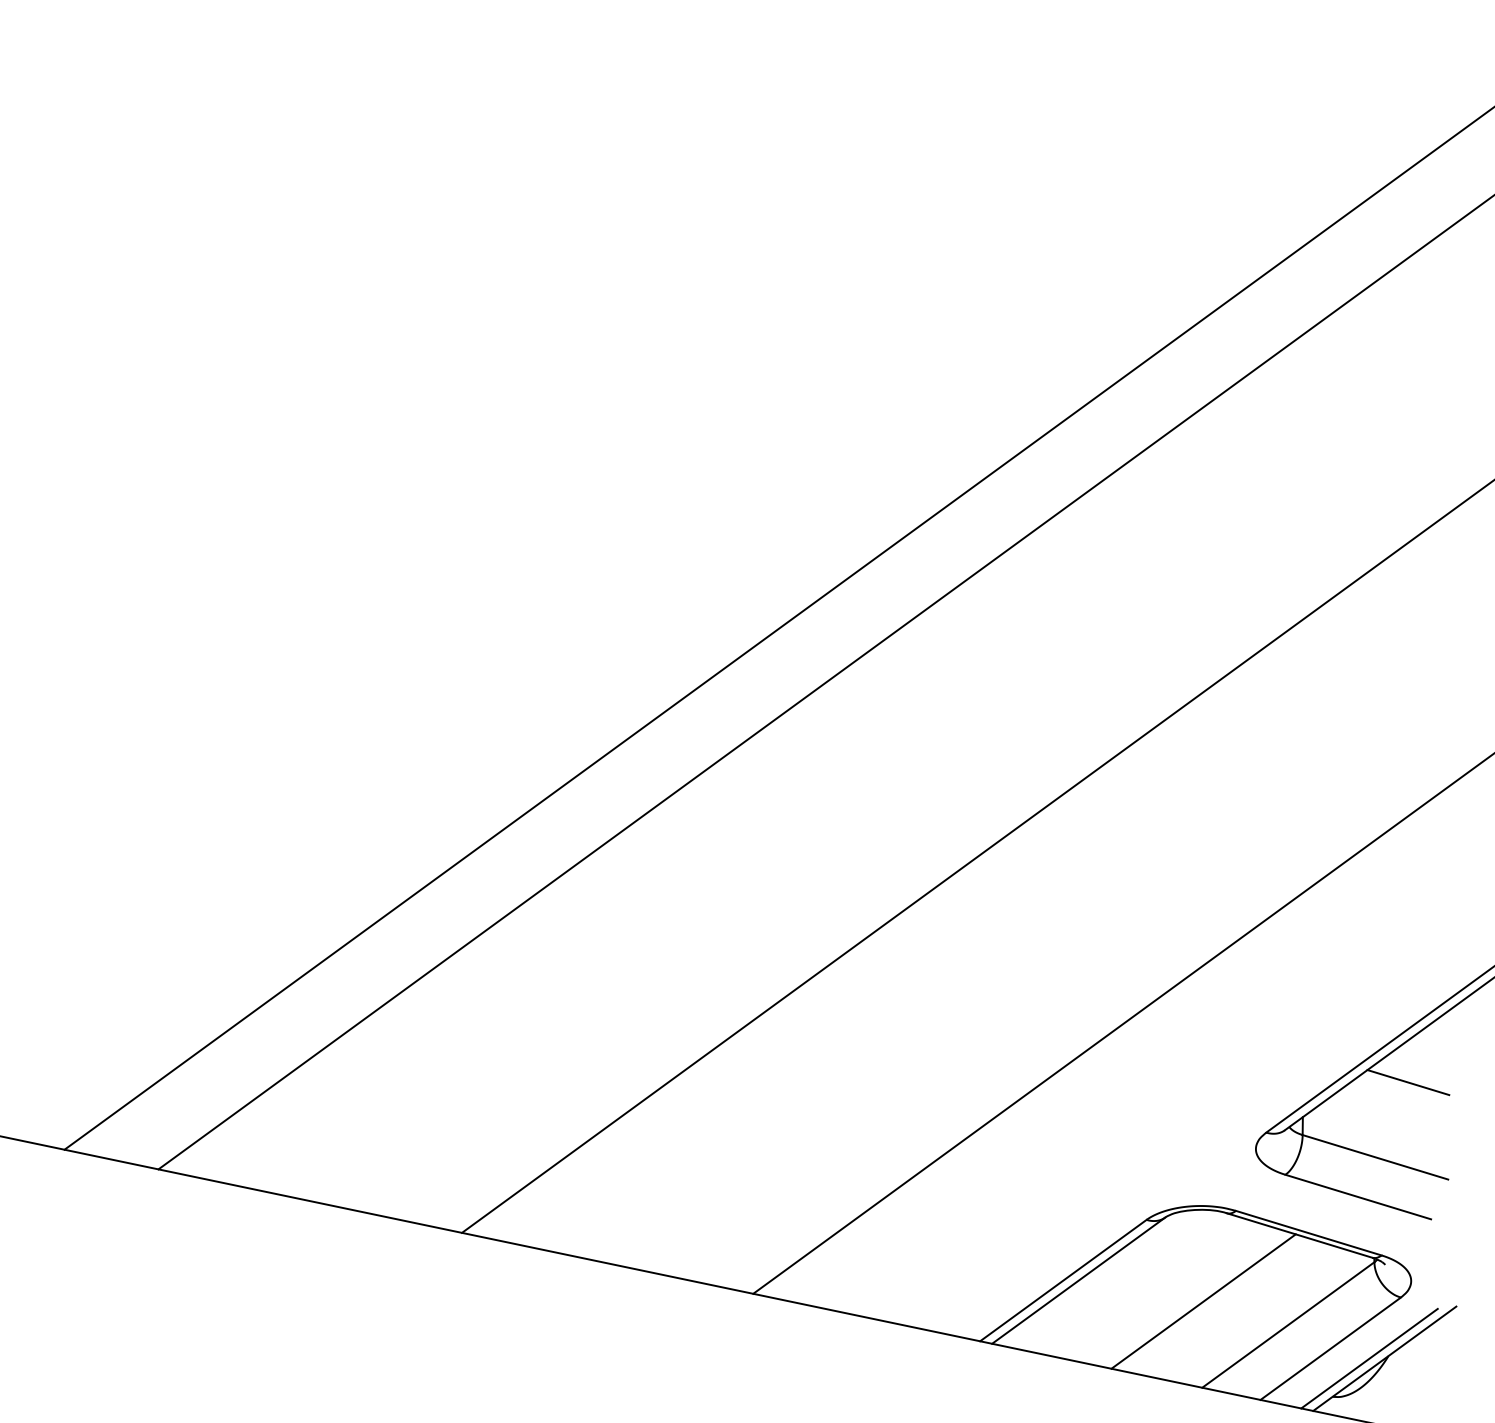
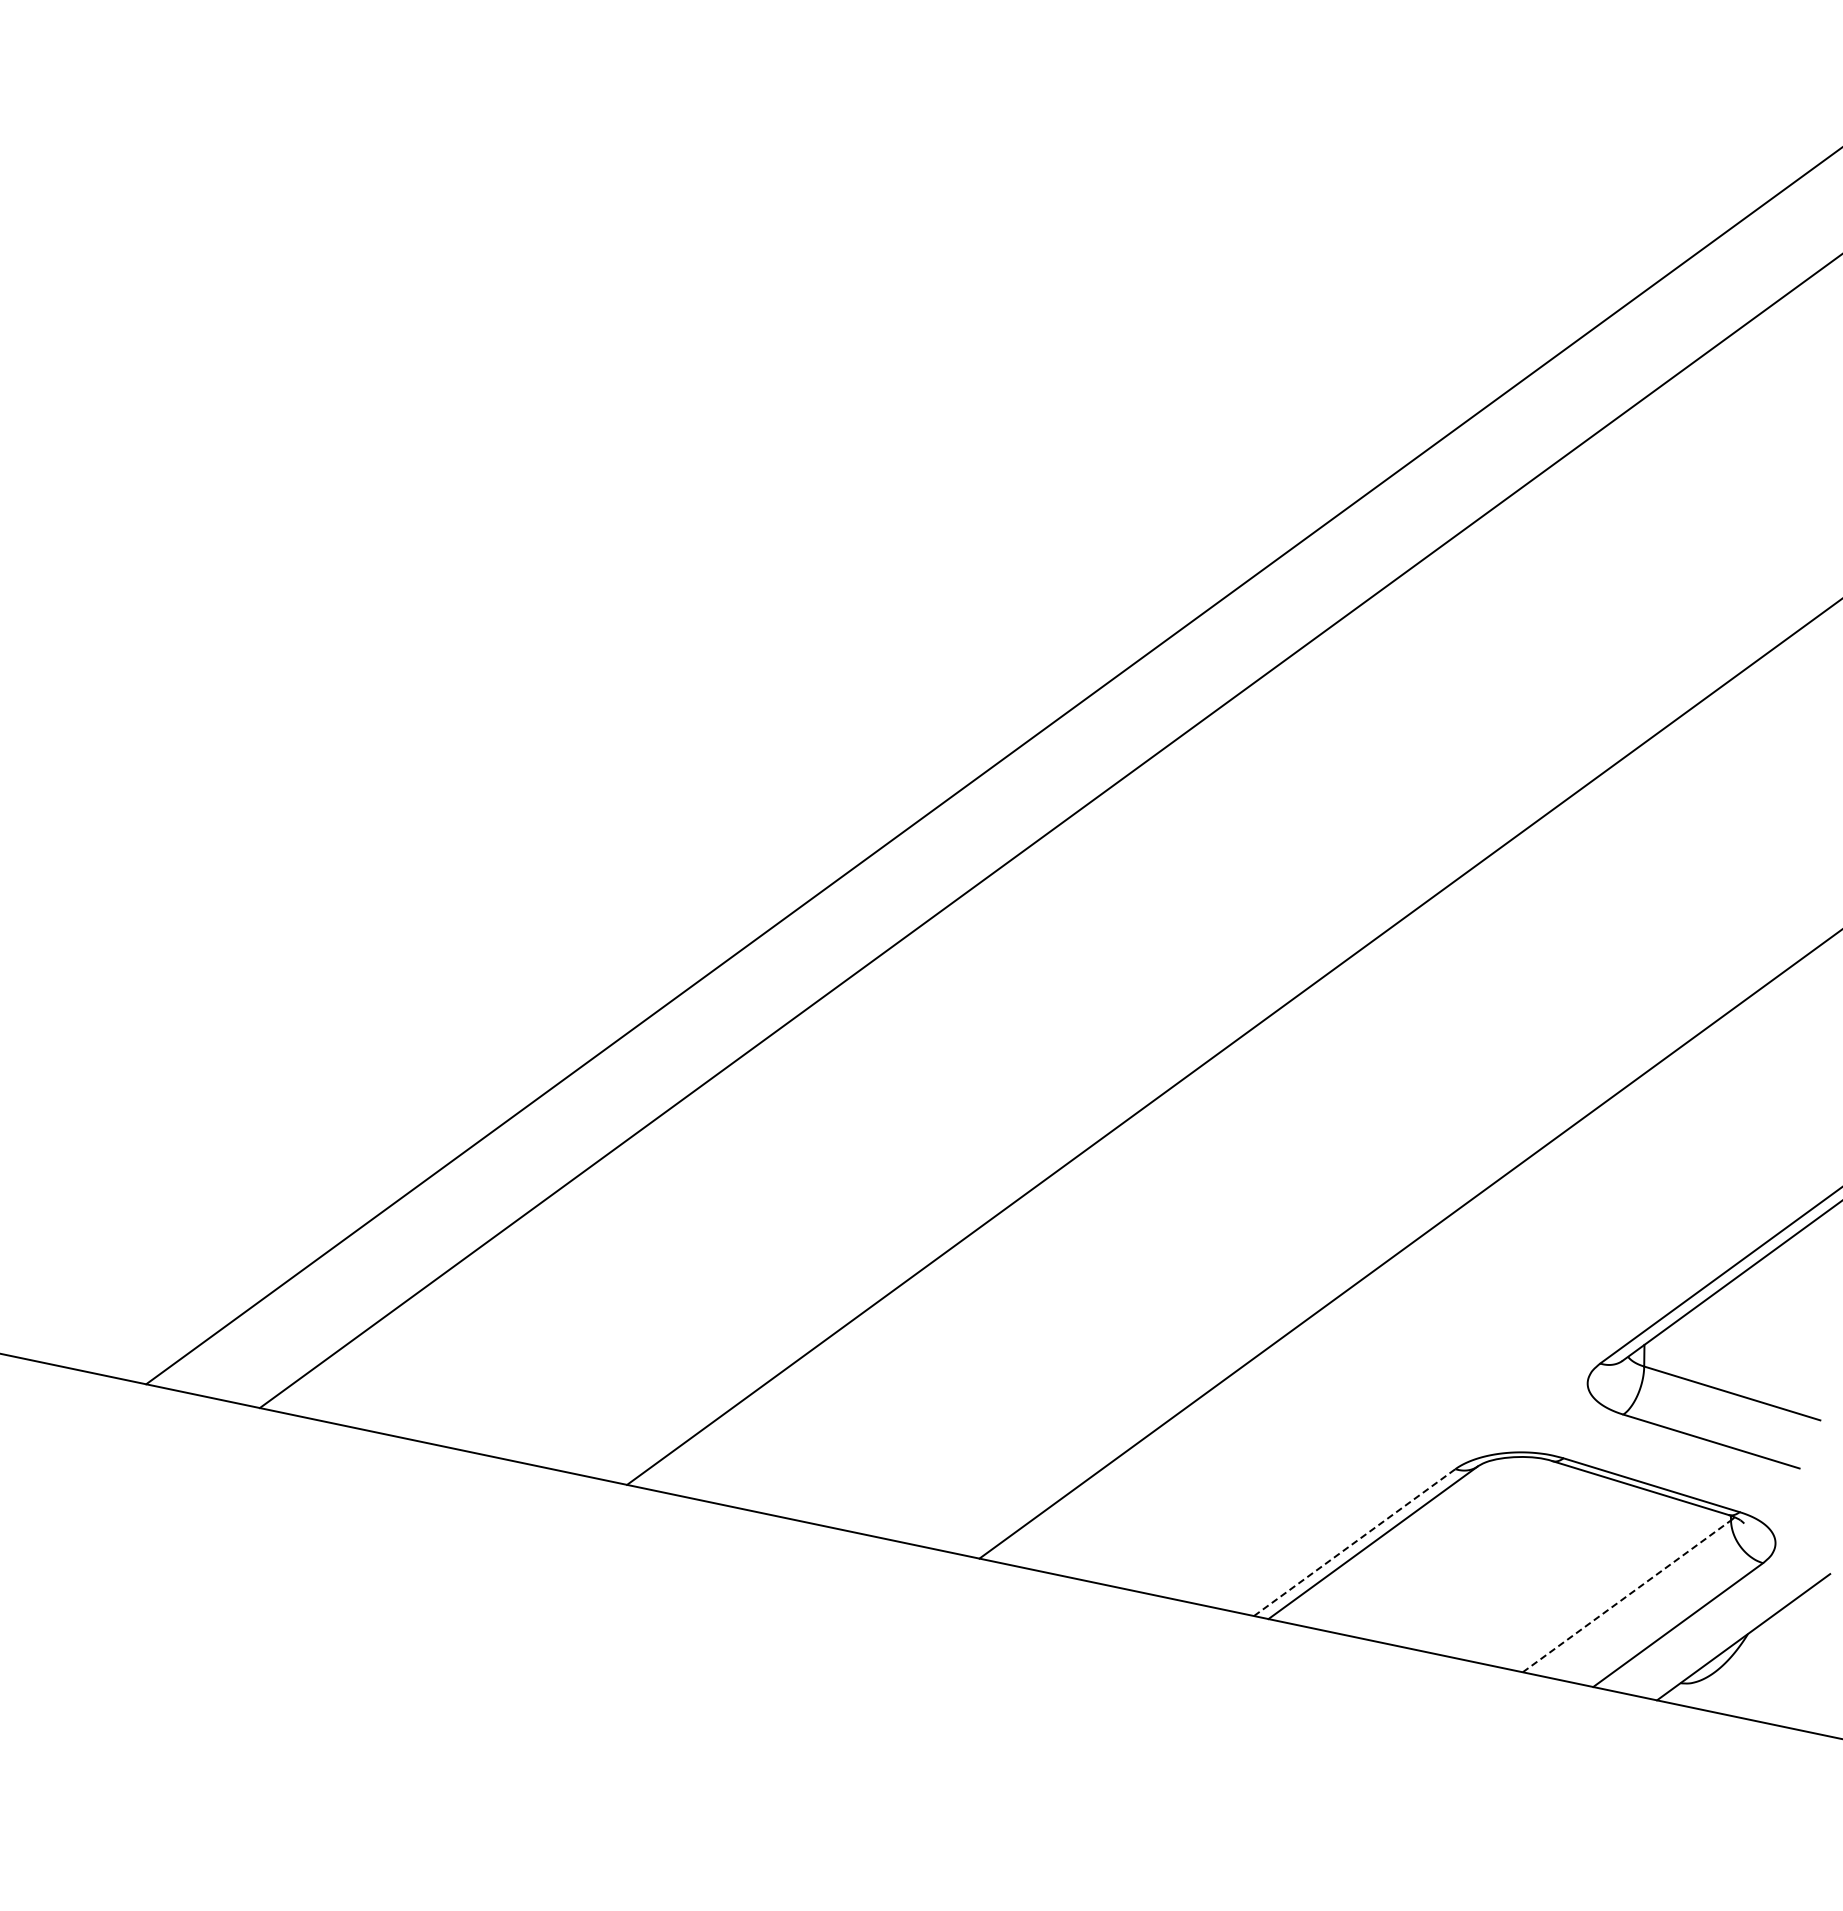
line: (1407, 1082) -> (1771, 1302), removed
line: (1063, 1280) -> (1354, 1542), solid -> dashed
line: (1202, 1301) -> (1523, 1567), removed
line: (1288, 1325) -> (1626, 1596), solid -> dashed
line: (1369, 1358) -> (1724, 1636), removed

